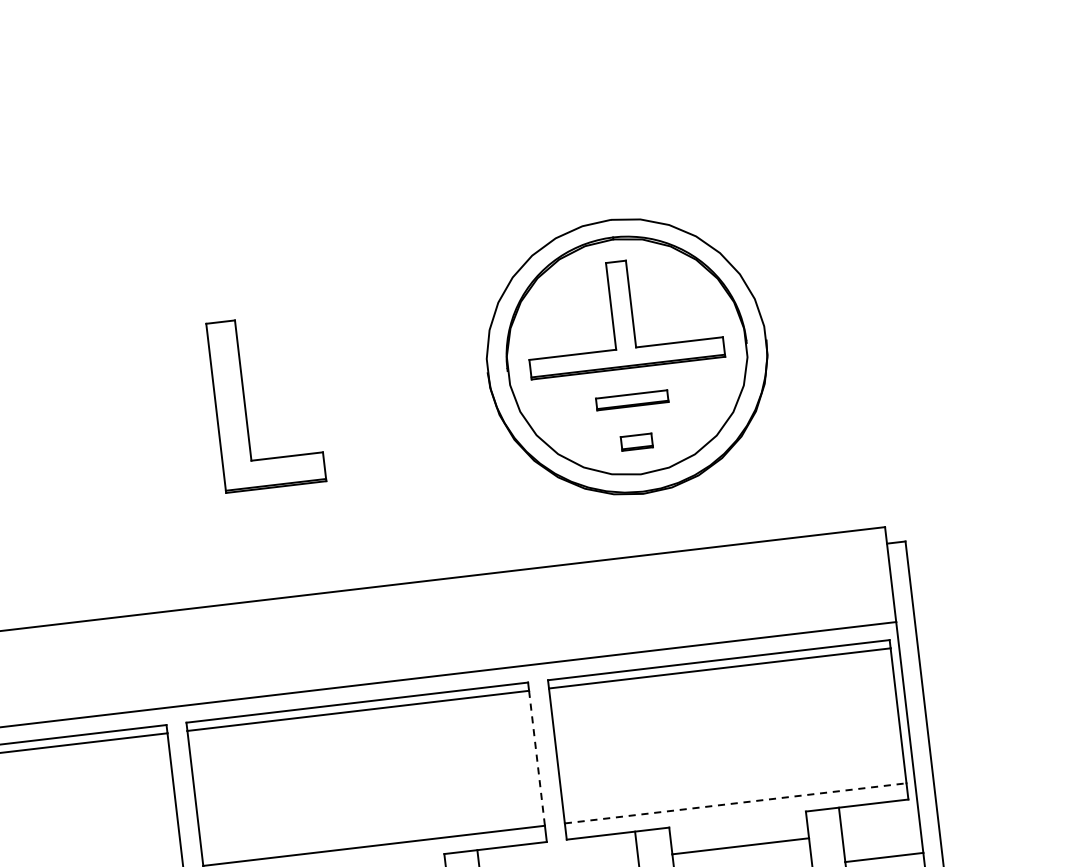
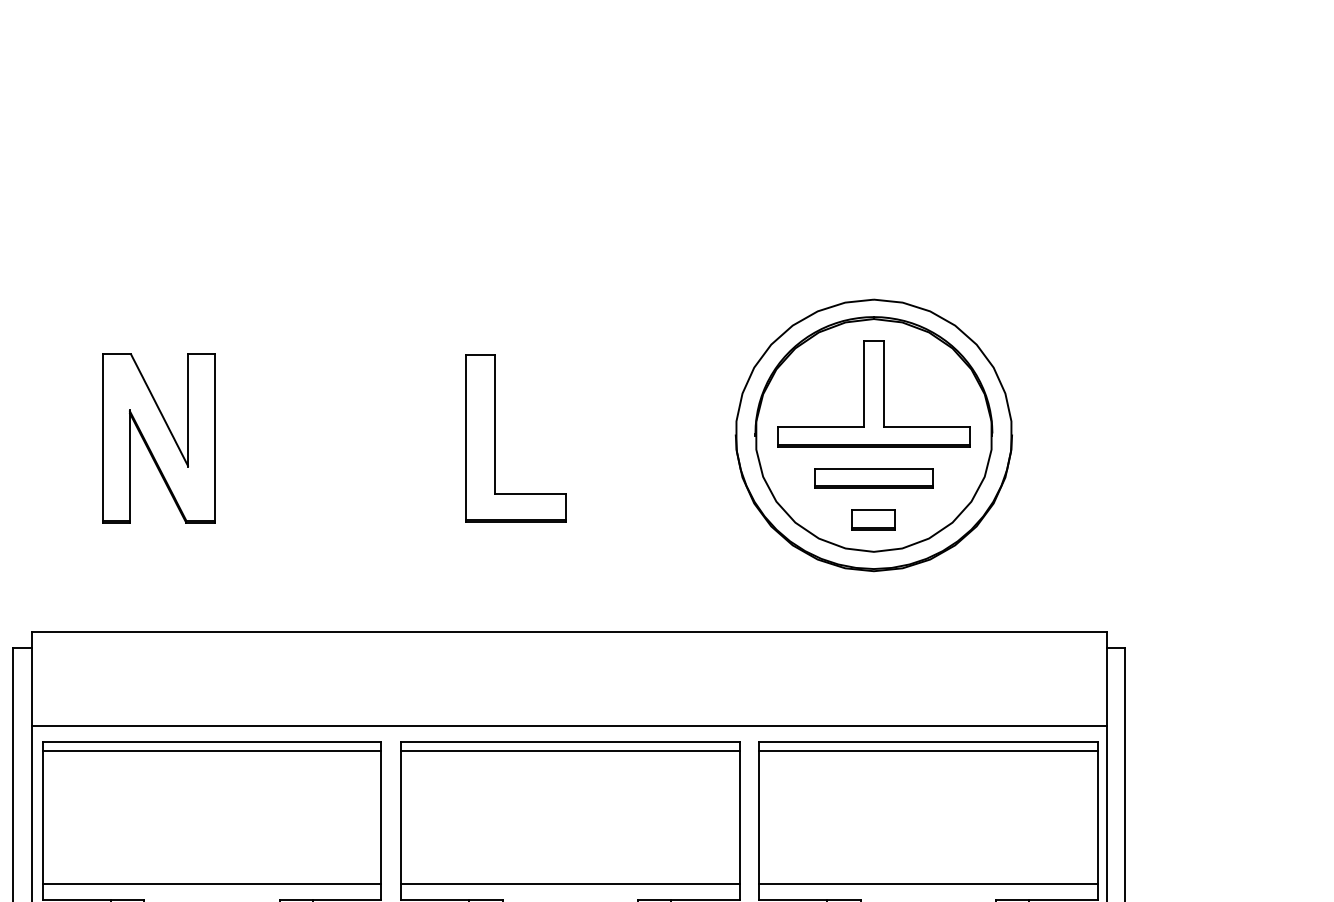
part: (631, 400) -> (873, 478), size x1.67
part: (636, 441) -> (873, 519), size x1.43
line: (536, 758) -> (739, 817), dashed -> solid
line: (736, 803) -> (929, 884), dashed -> solid

